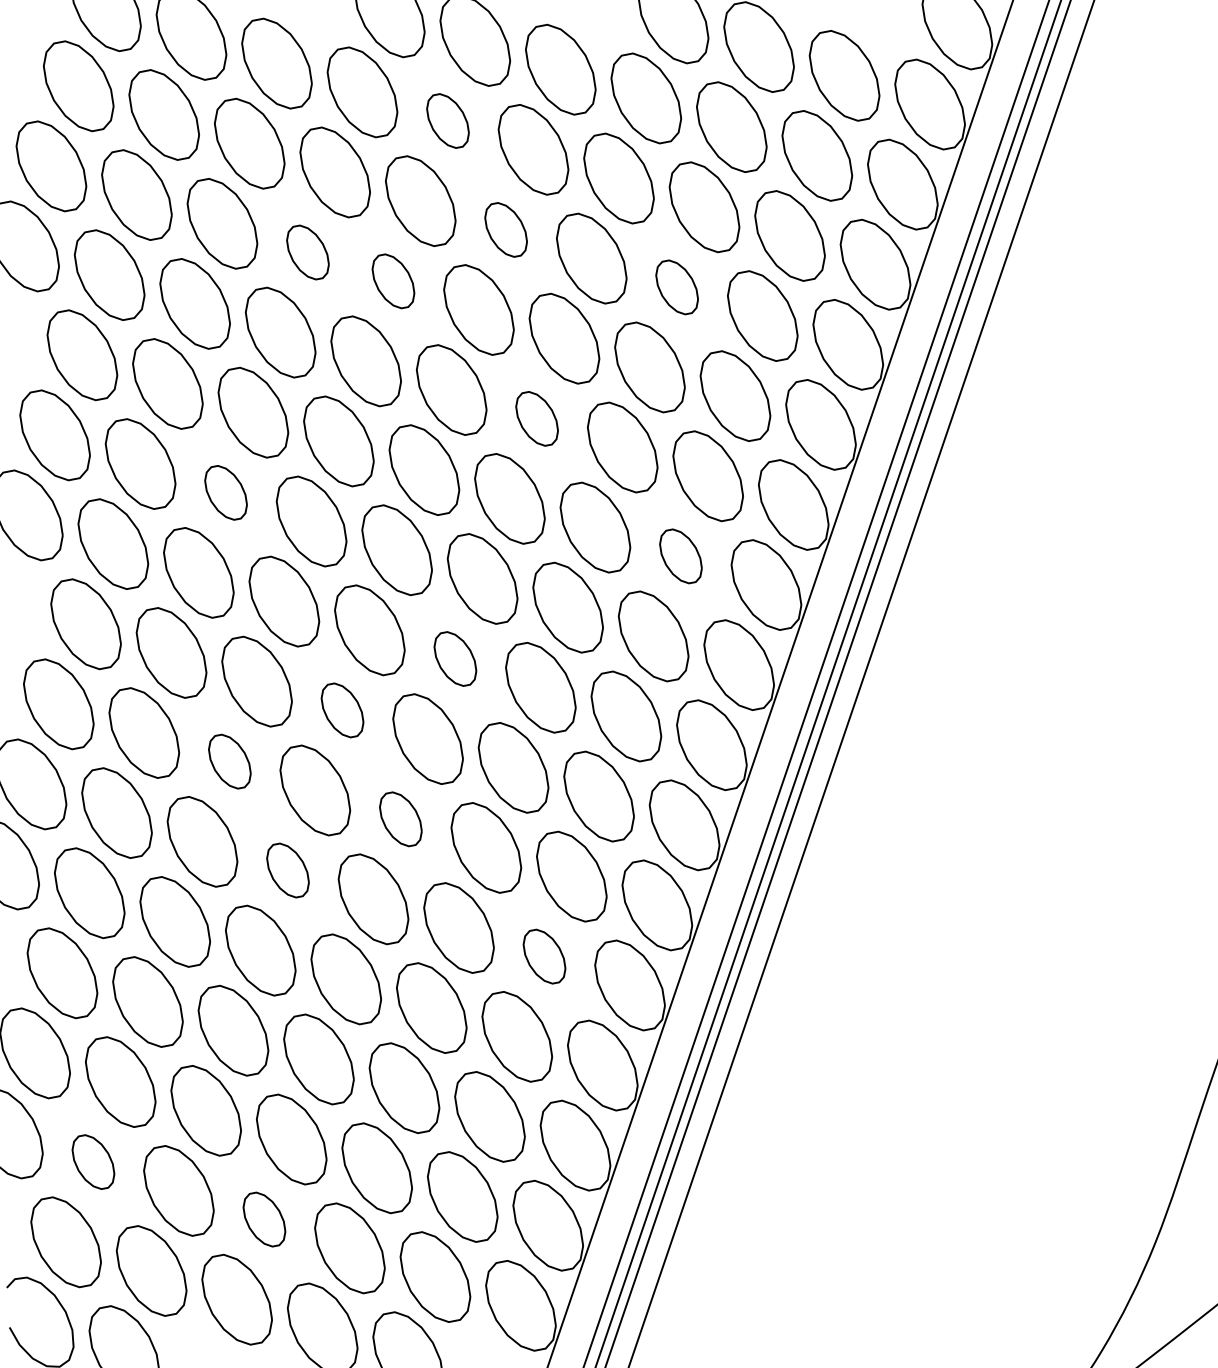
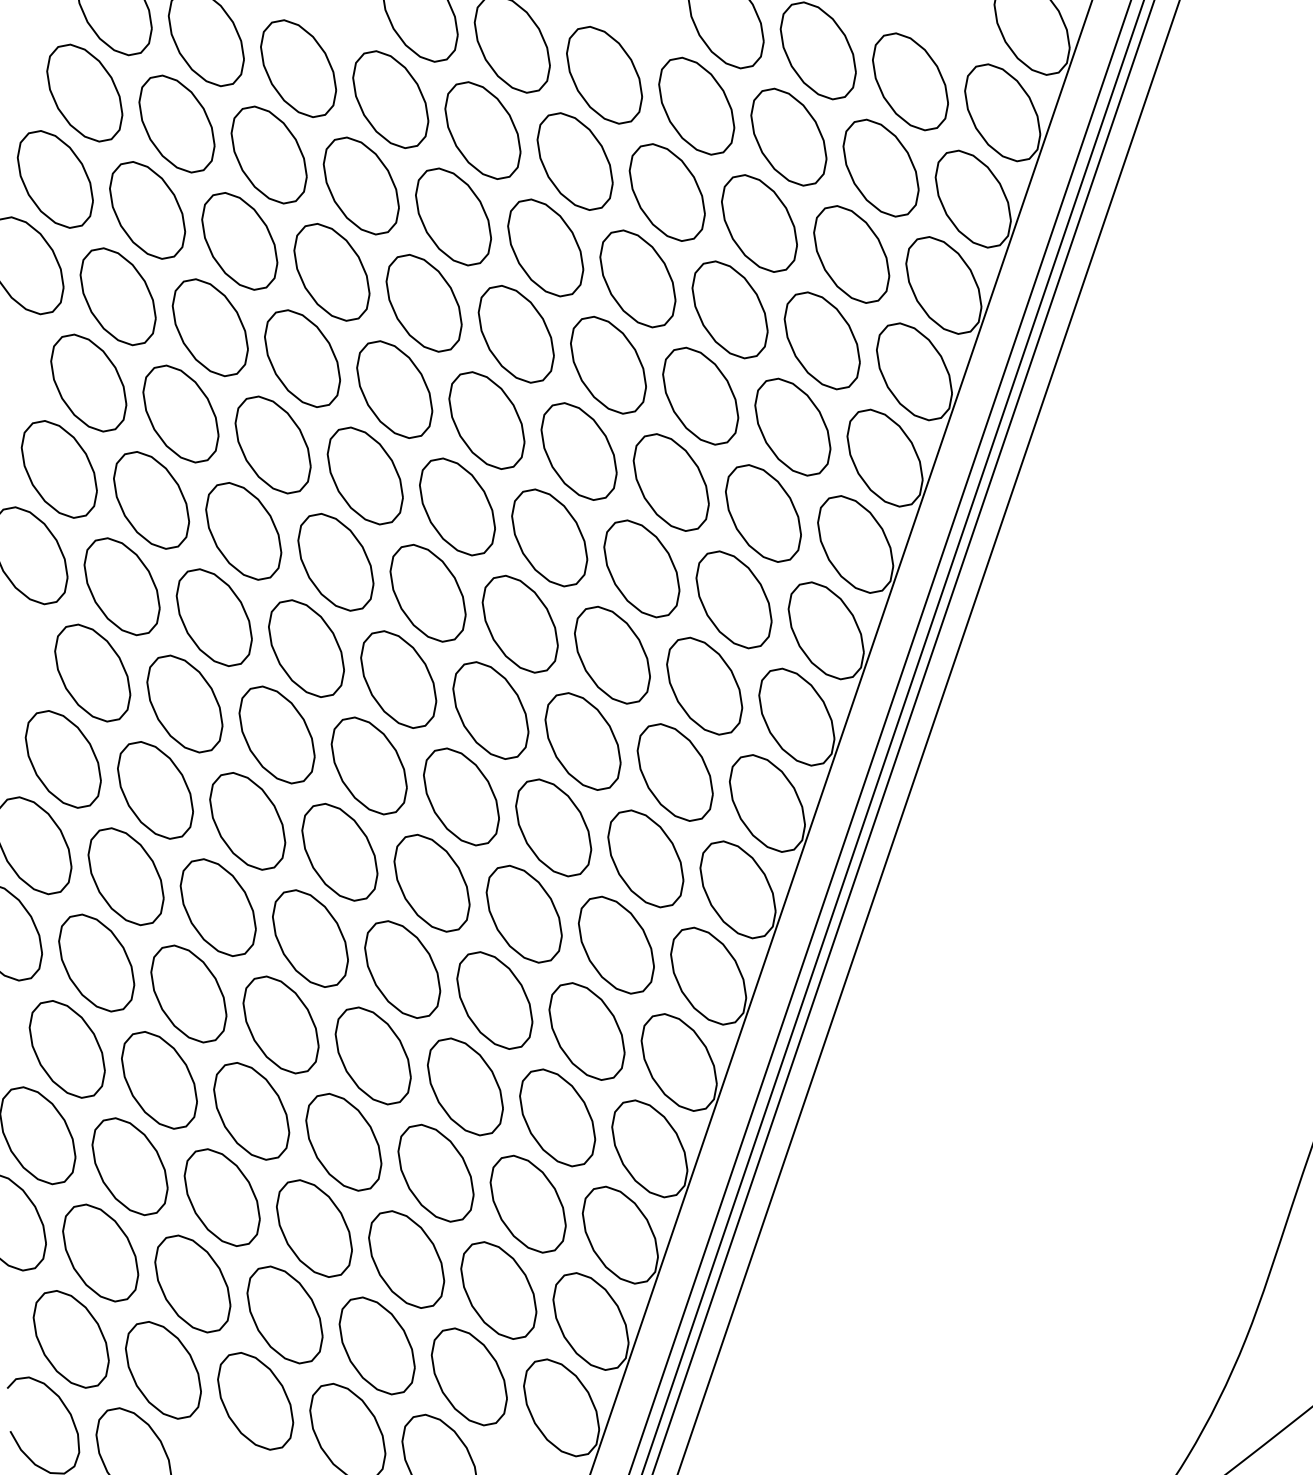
part: (447, 120) -> (482, 129), size x1.67
part: (505, 229) -> (544, 247), size x1.67
part: (307, 252) -> (331, 272), size x1.67
part: (393, 281) -> (424, 303), size x1.67
part: (676, 287) -> (729, 310), size x1.67
part: (536, 418) -> (578, 451), size x1.67
part: (225, 492) -> (243, 531), size x1.67
part: (680, 556) -> (733, 600), size x1.67
part: (455, 658) -> (491, 710), size x1.67
part: (342, 710) -> (369, 766), size x1.67
part: (229, 761) -> (247, 821), size x1.67
part: (400, 819) -> (431, 883), size x1.67
part: (287, 870) -> (309, 938), size x1.67
part: (544, 956) -> (586, 1031), size x1.67
part: (93, 1161) -> (100, 1252), size x1.67
part: (264, 1219) -> (285, 1314), size x1.67

